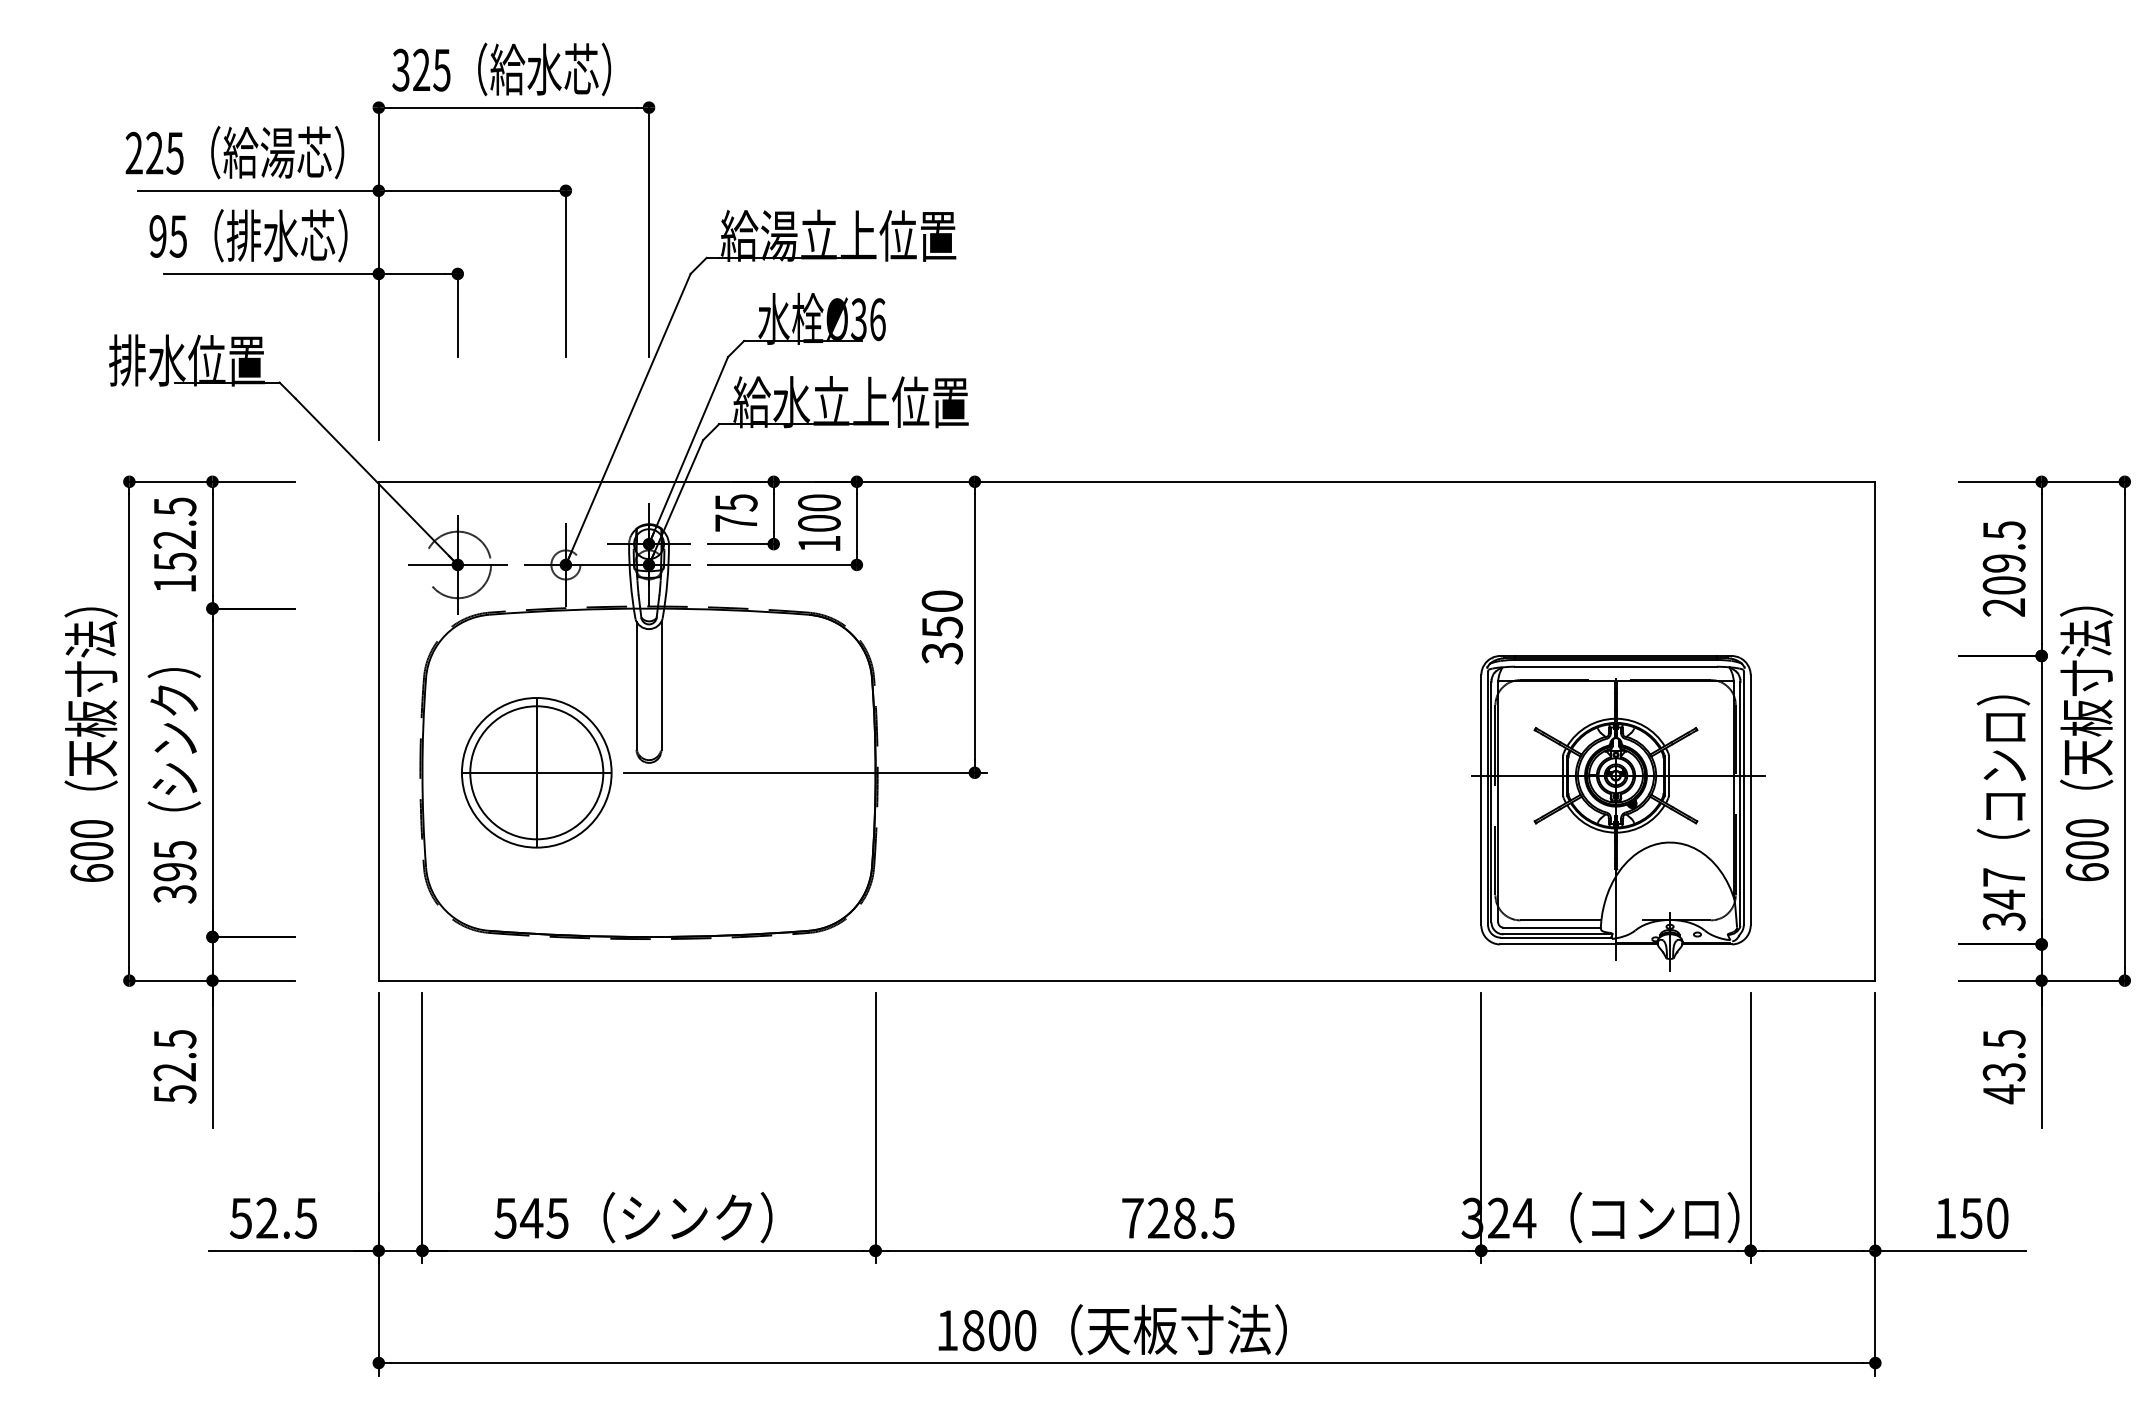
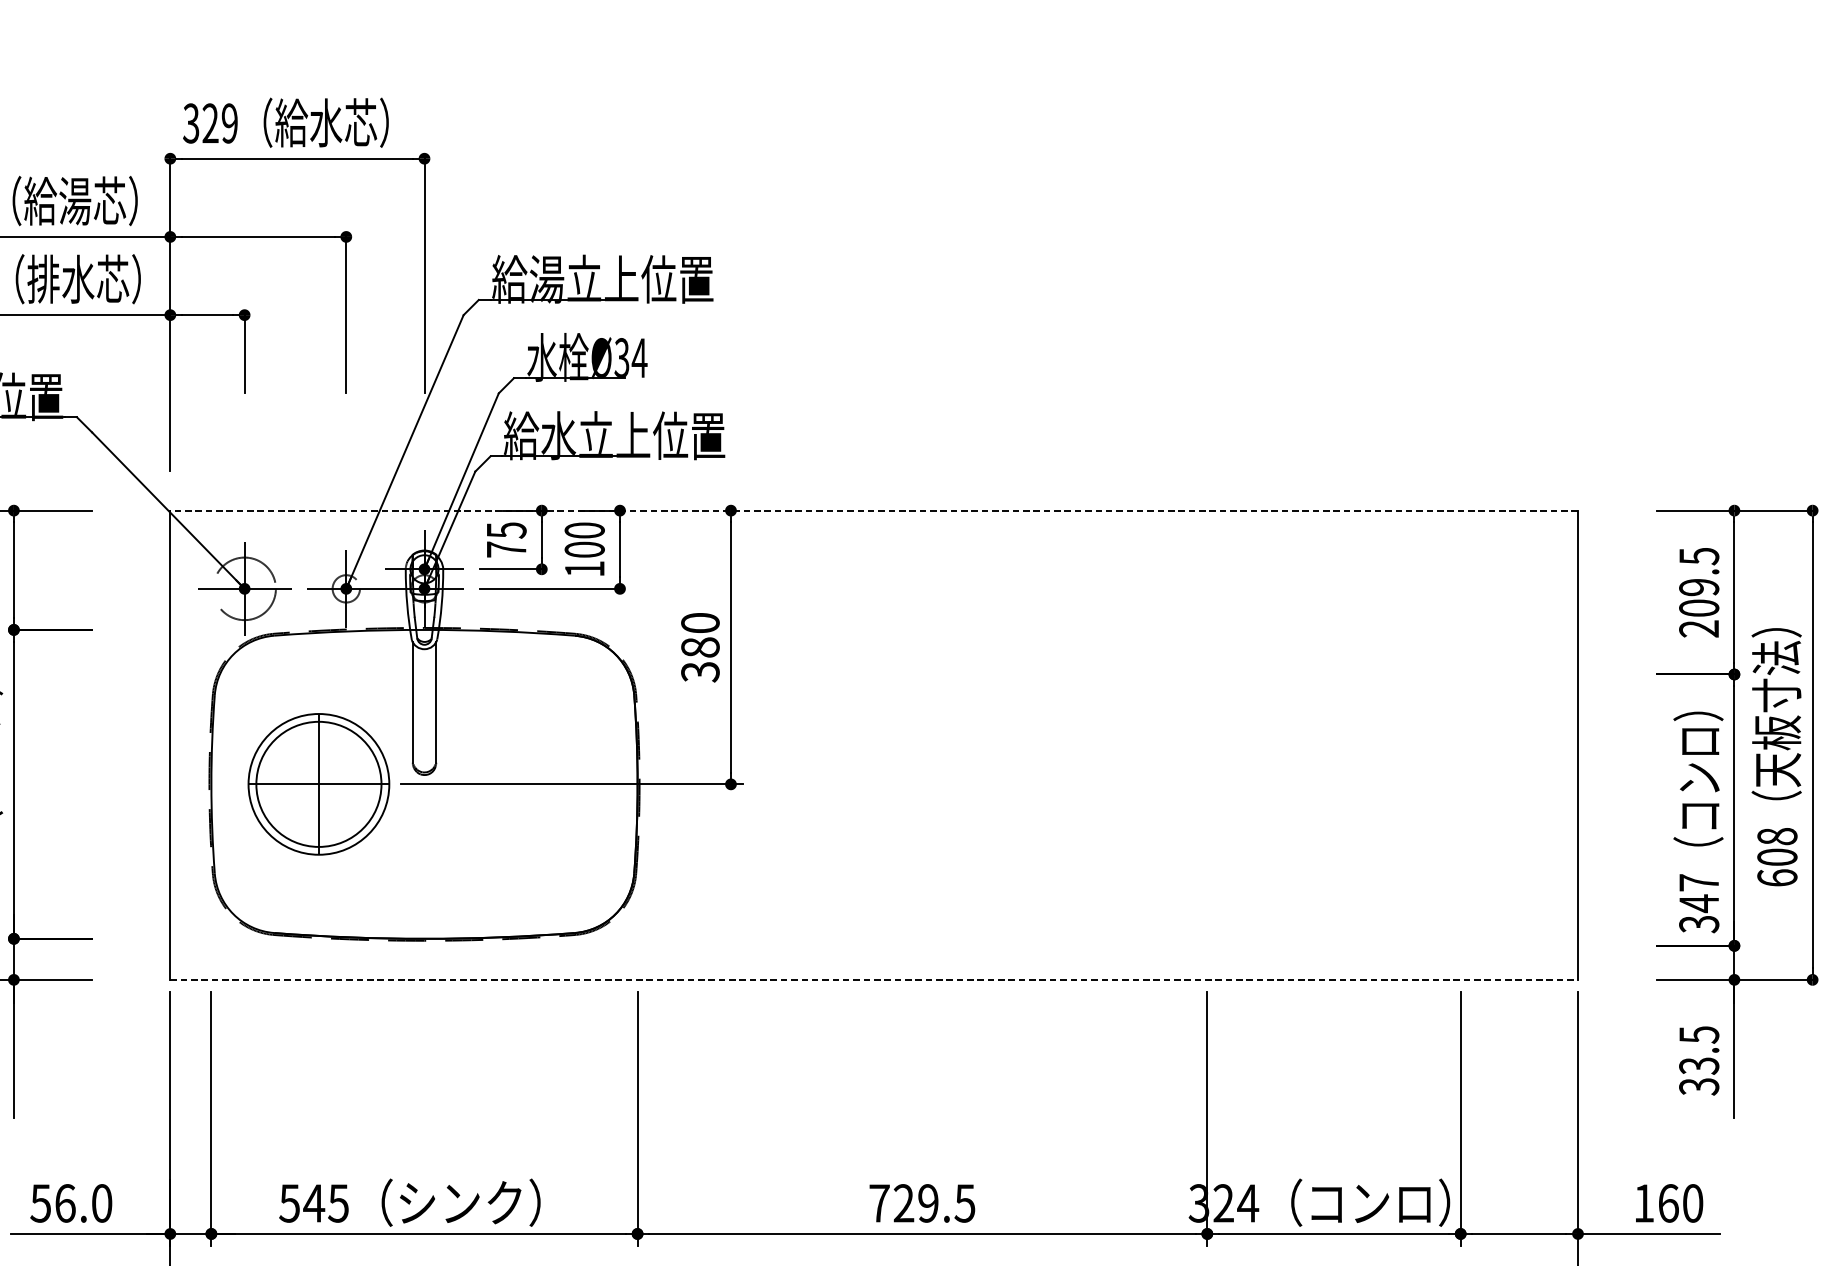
text: (441, 69) -> (229, 122), 325 -> 329
text: (877, 319) -> (639, 357), Ø36 -> Ø34
line: (1126, 481) -> (873, 510), solid -> dashed
text: (941, 627) -> (699, 647), 350 -> 380
part: (1618, 813) -> (1336, 822), removed
text: (2086, 828) -> (1776, 836), 600 -> 608
line: (1127, 980) -> (874, 979), solid -> dashed
text: (2003, 1094) -> (1698, 1086), 43.5 -> 33.5
text: (286, 1217) -> (83, 1202), 52.5 -> 56.0
text: (1184, 1217) -> (928, 1202), 728.5 -> 729.5
text: (1971, 1217) -> (1668, 1202), 150 -> 160

